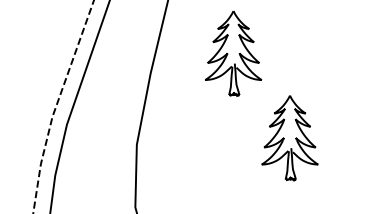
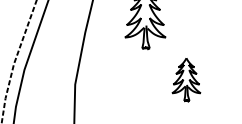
part: (289, 138) -> (186, 79), size x0.7

